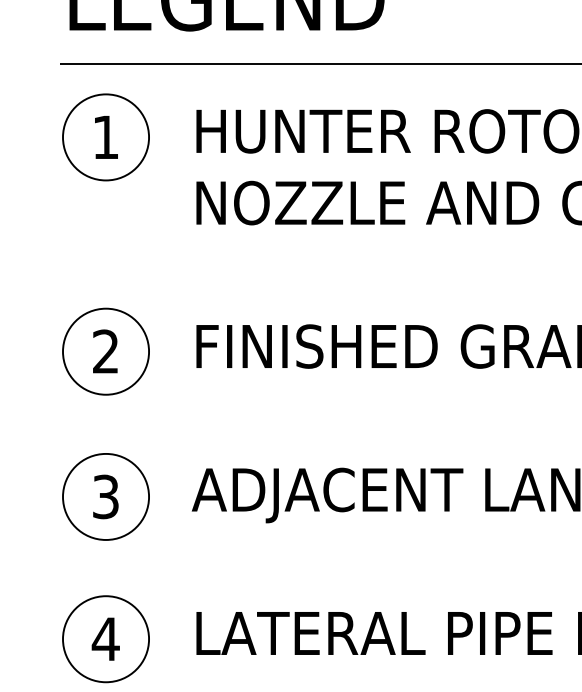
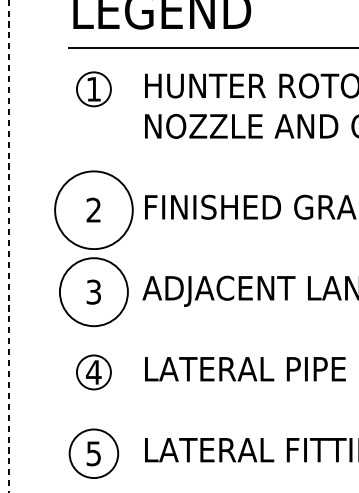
circle: (105, 137) -> (93, 89), size x0.7
circle: (105, 350) -> (93, 209), size x1.6
circle: (105, 495) -> (93, 291), size x1.4
circle: (105, 639) -> (93, 372), size x0.7

